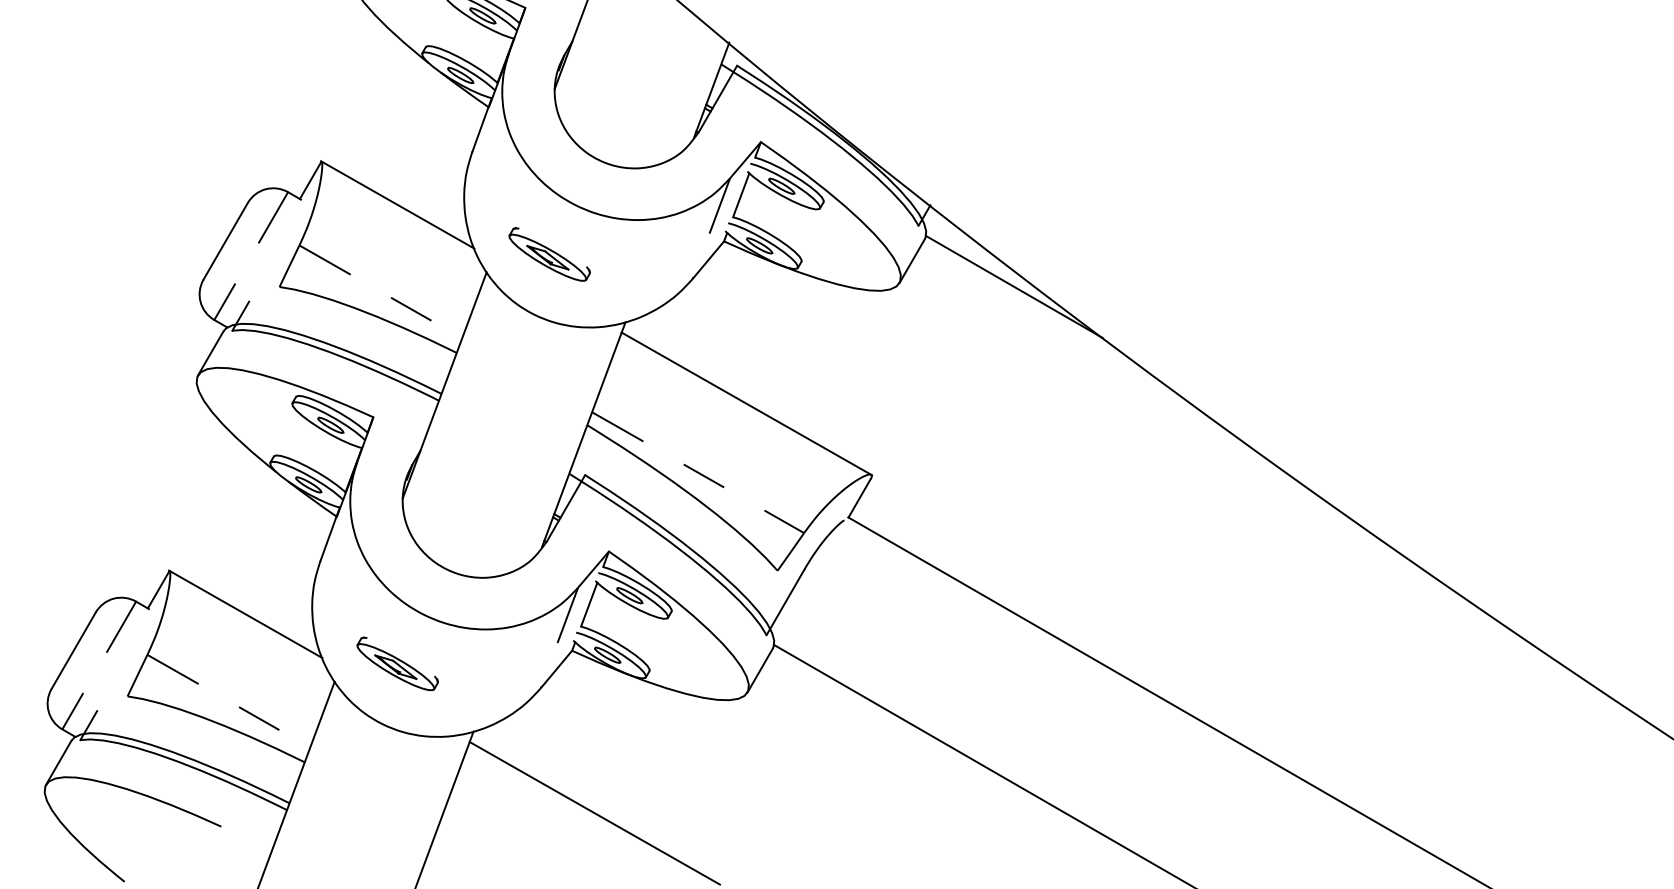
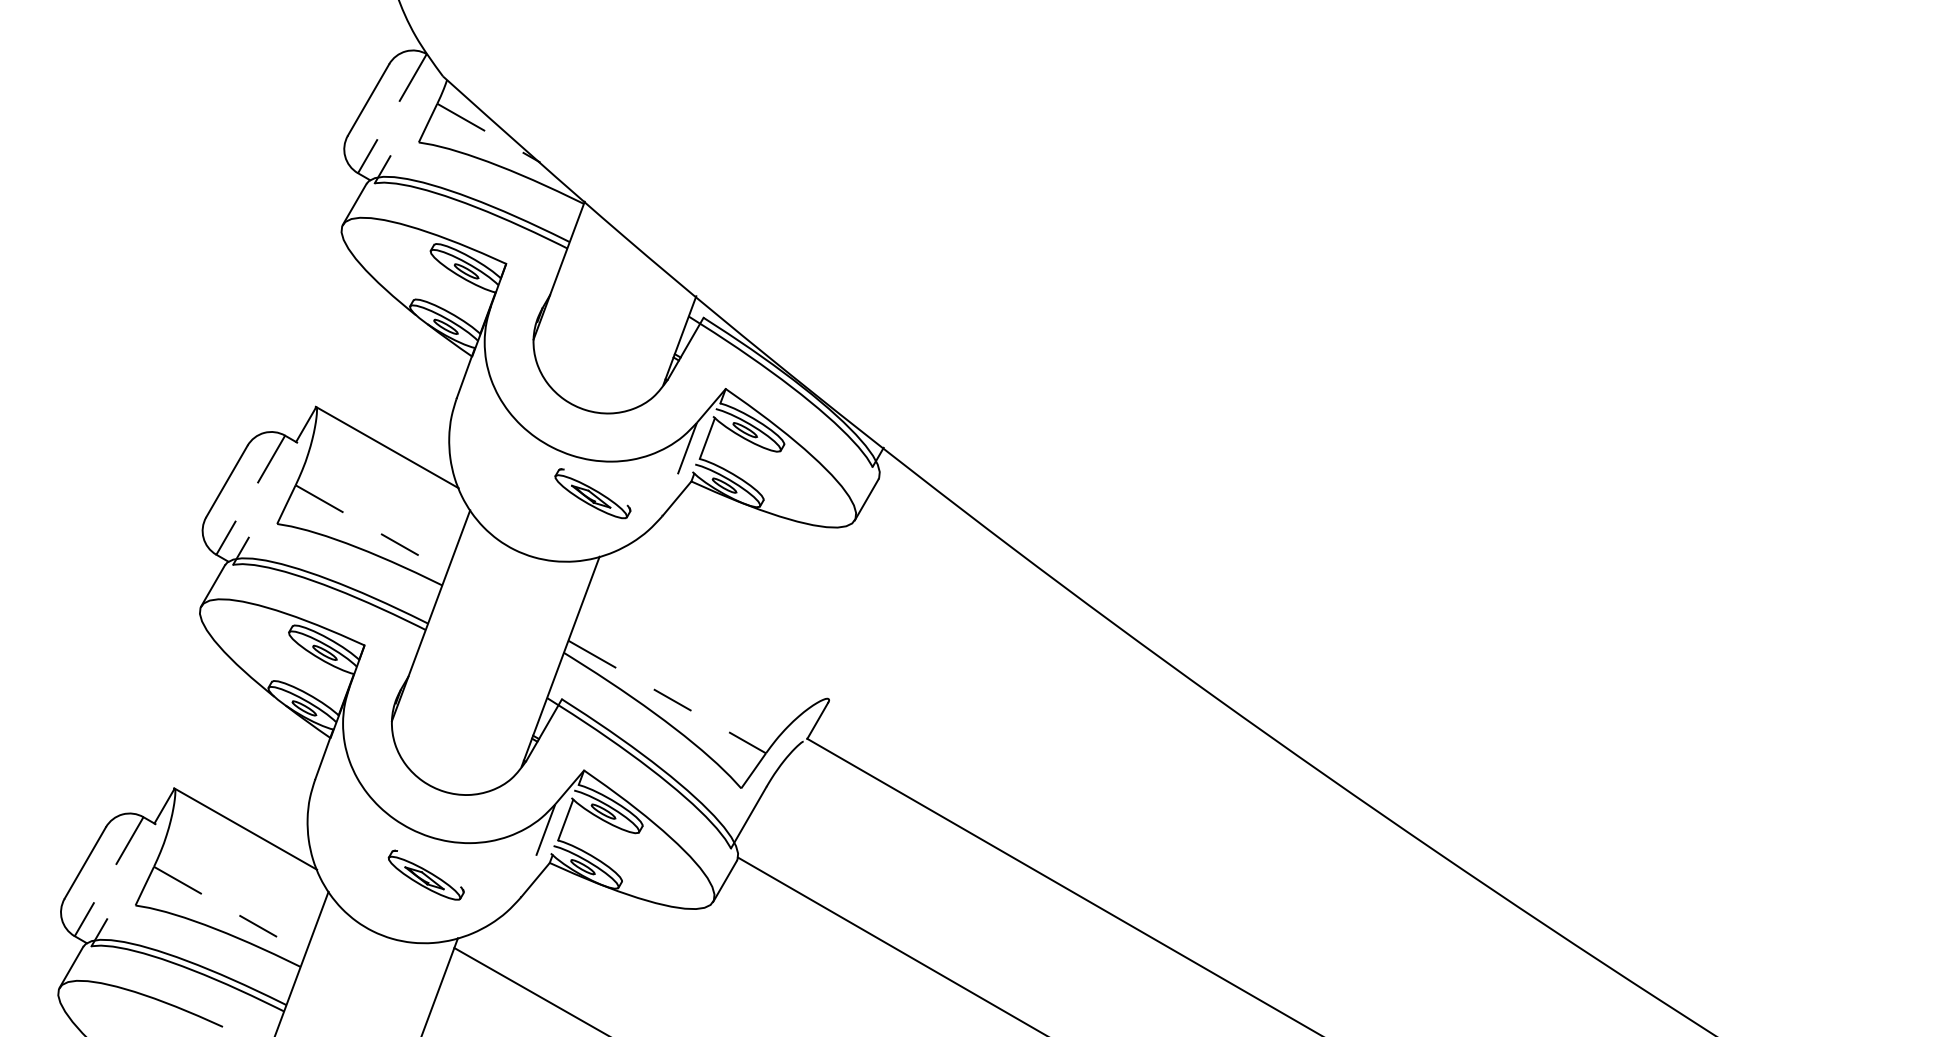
part: (549, 254) -> (592, 493), moved
line: (1013, 286) -> (961, 523), removed
line: (746, 403) -> (712, 632), removed
part: (396, 663) -> (425, 874), moved

